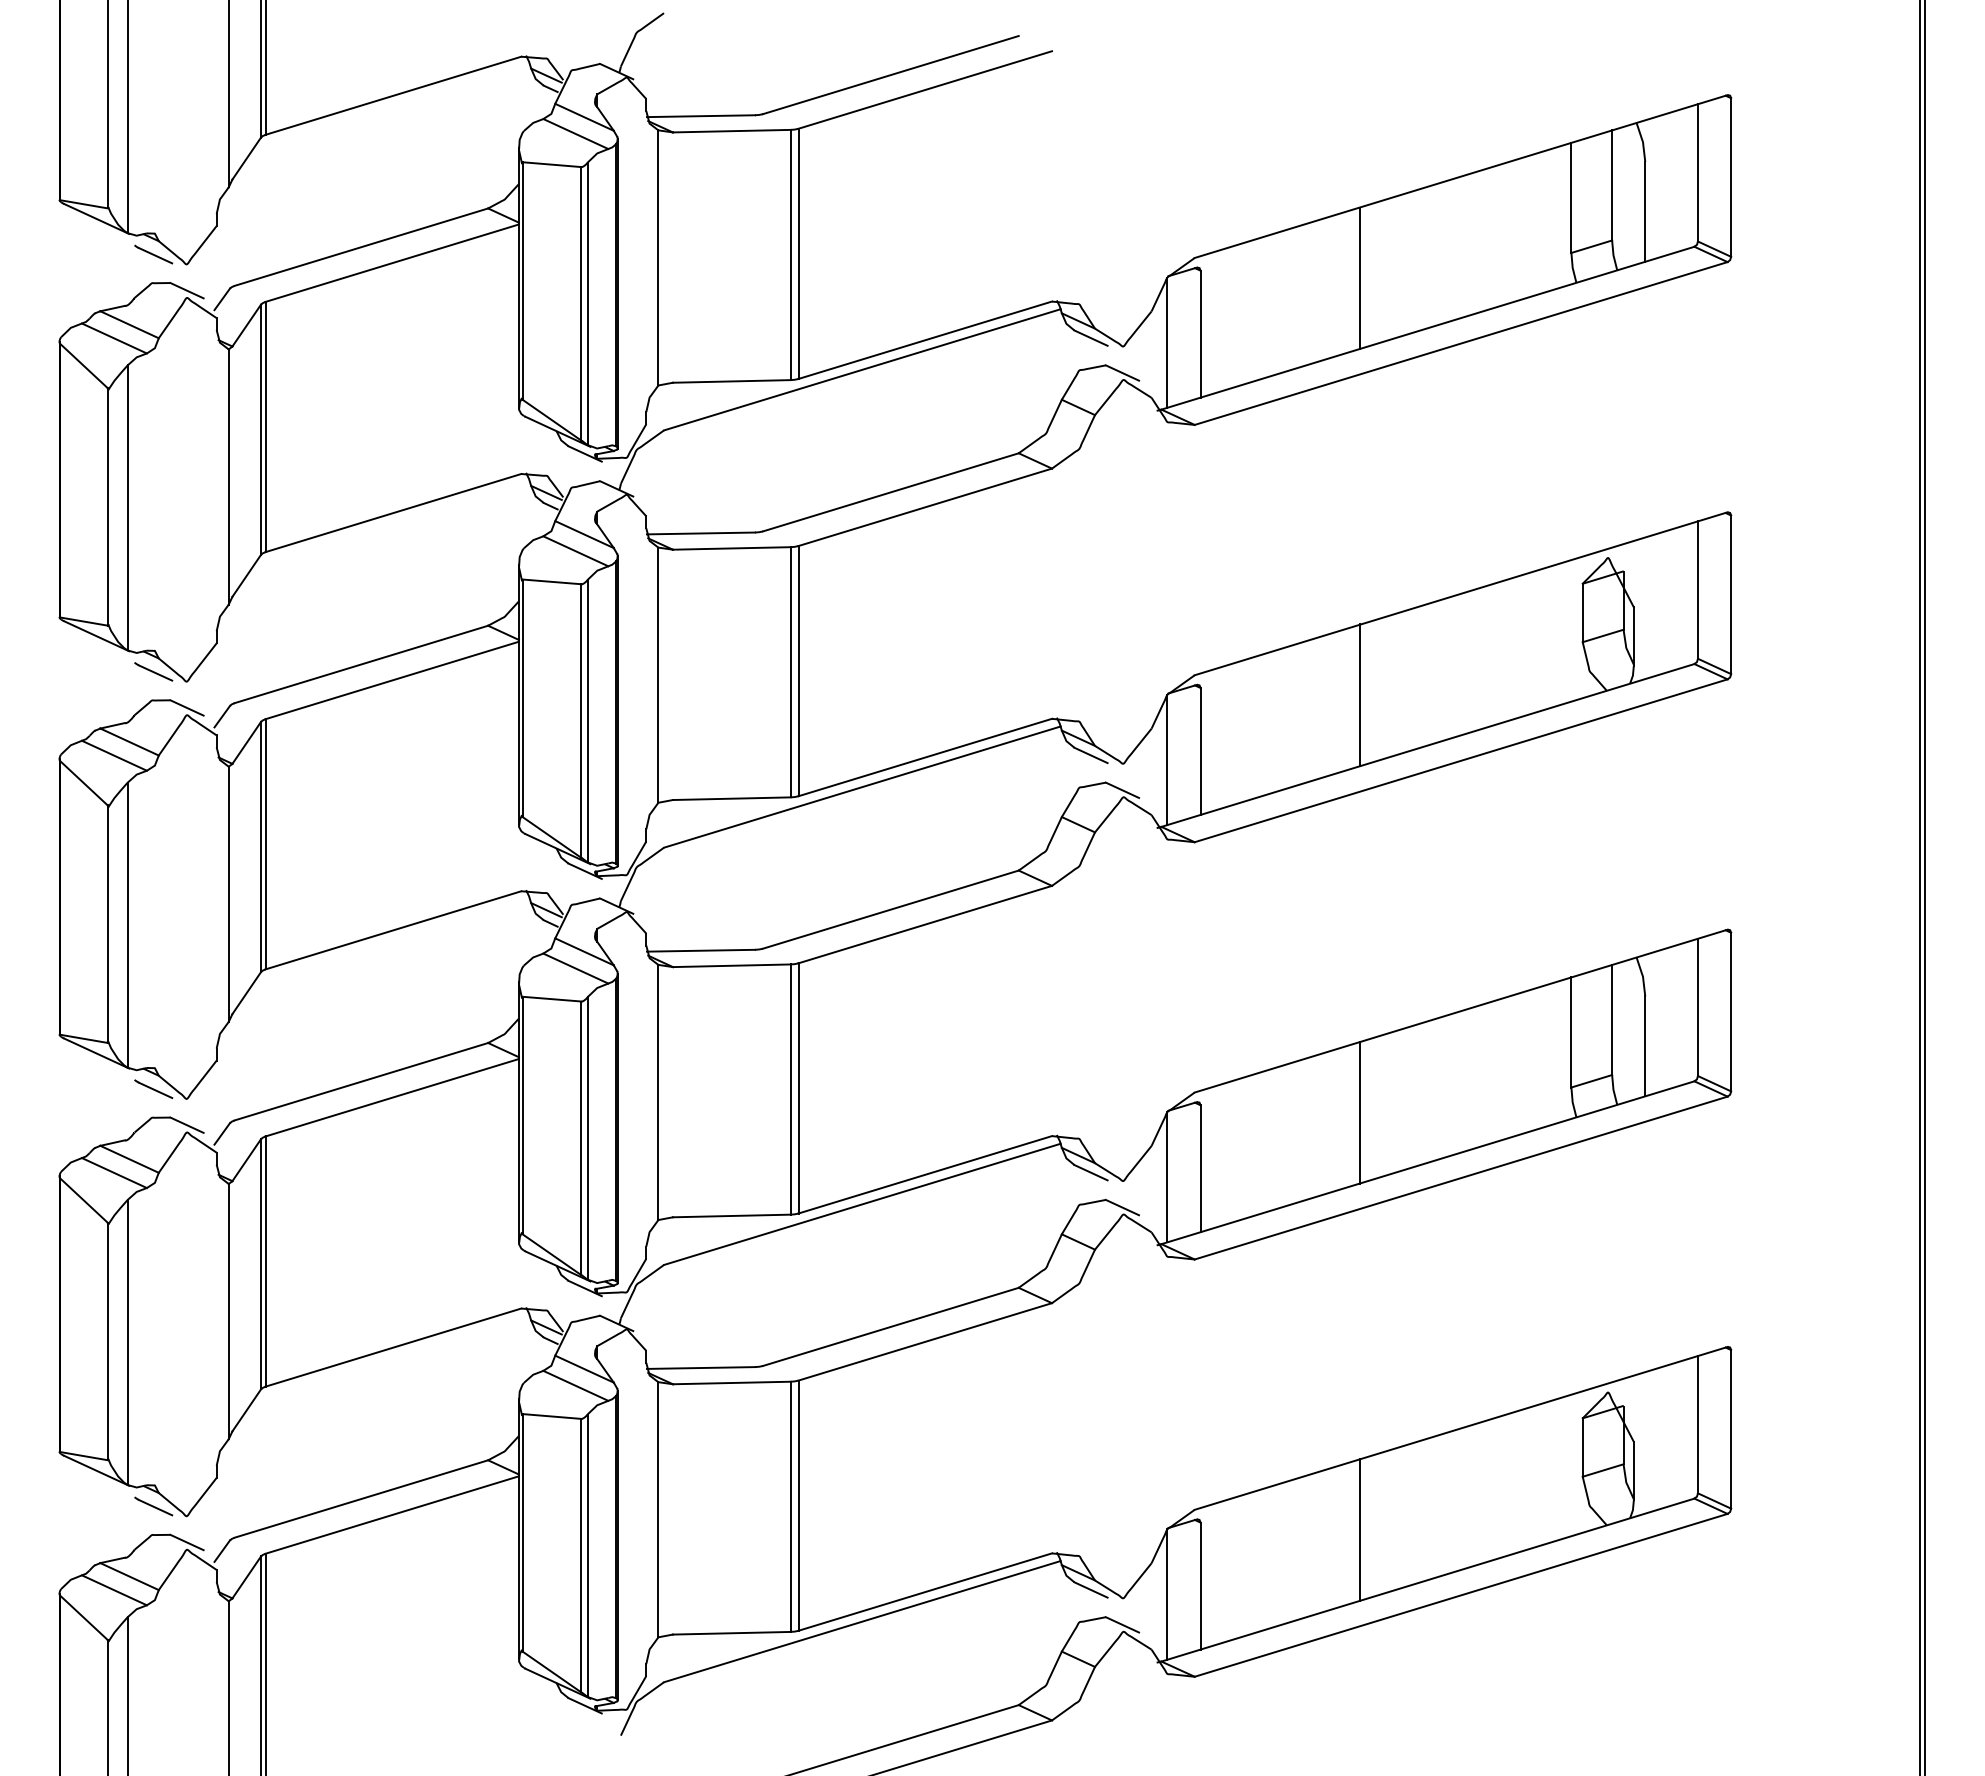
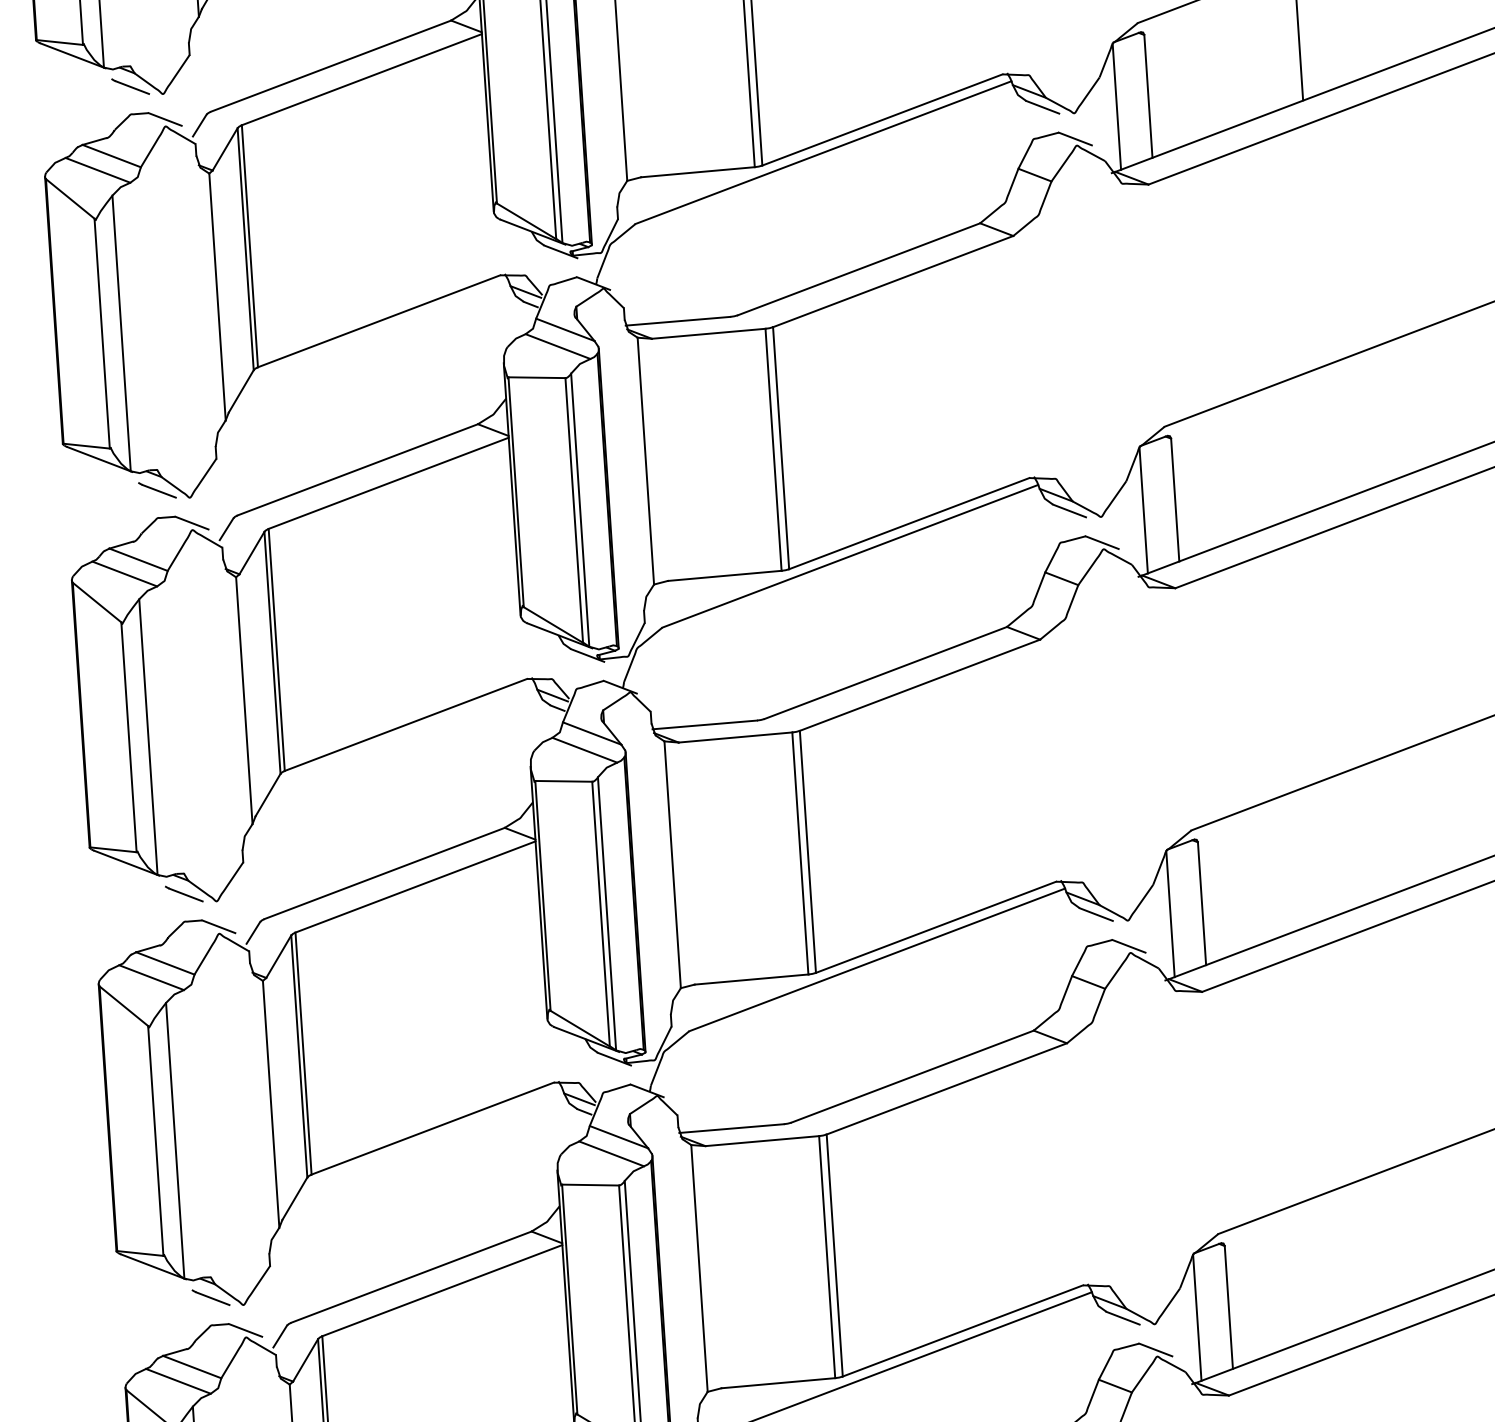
line: (1359, 695) -> (1325, 435), removed
line: (1359, 1112) -> (1352, 839), removed
line: (1359, 1529) -> (1378, 1242), removed

